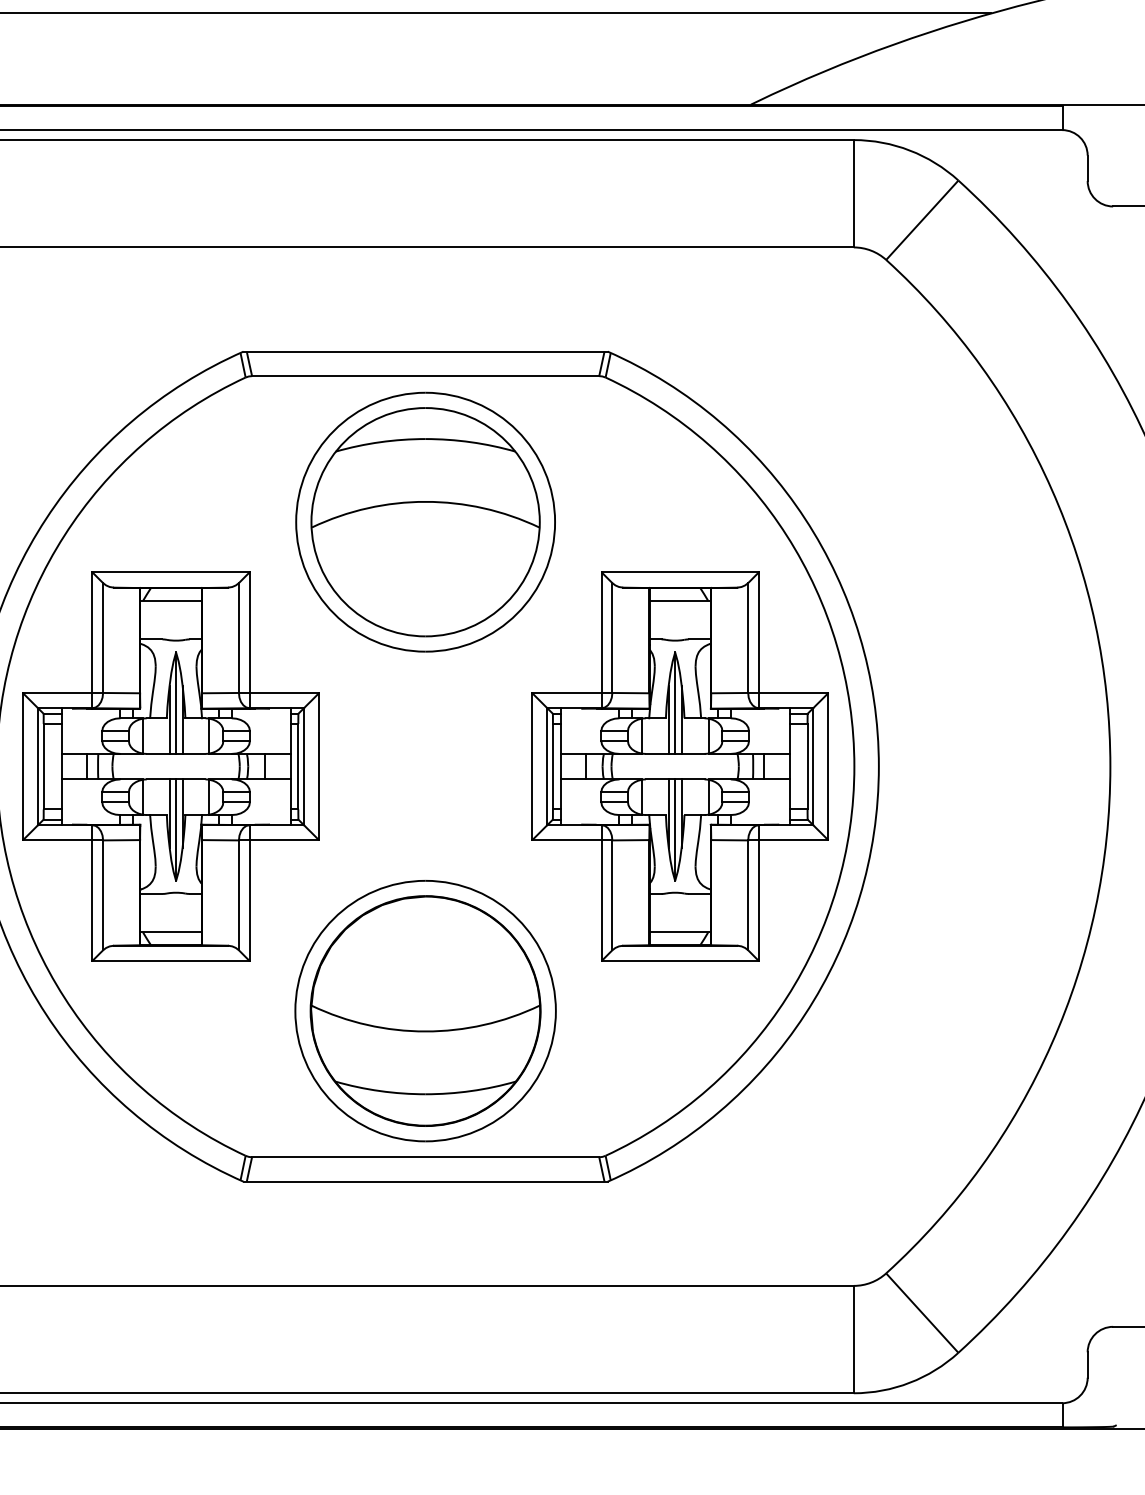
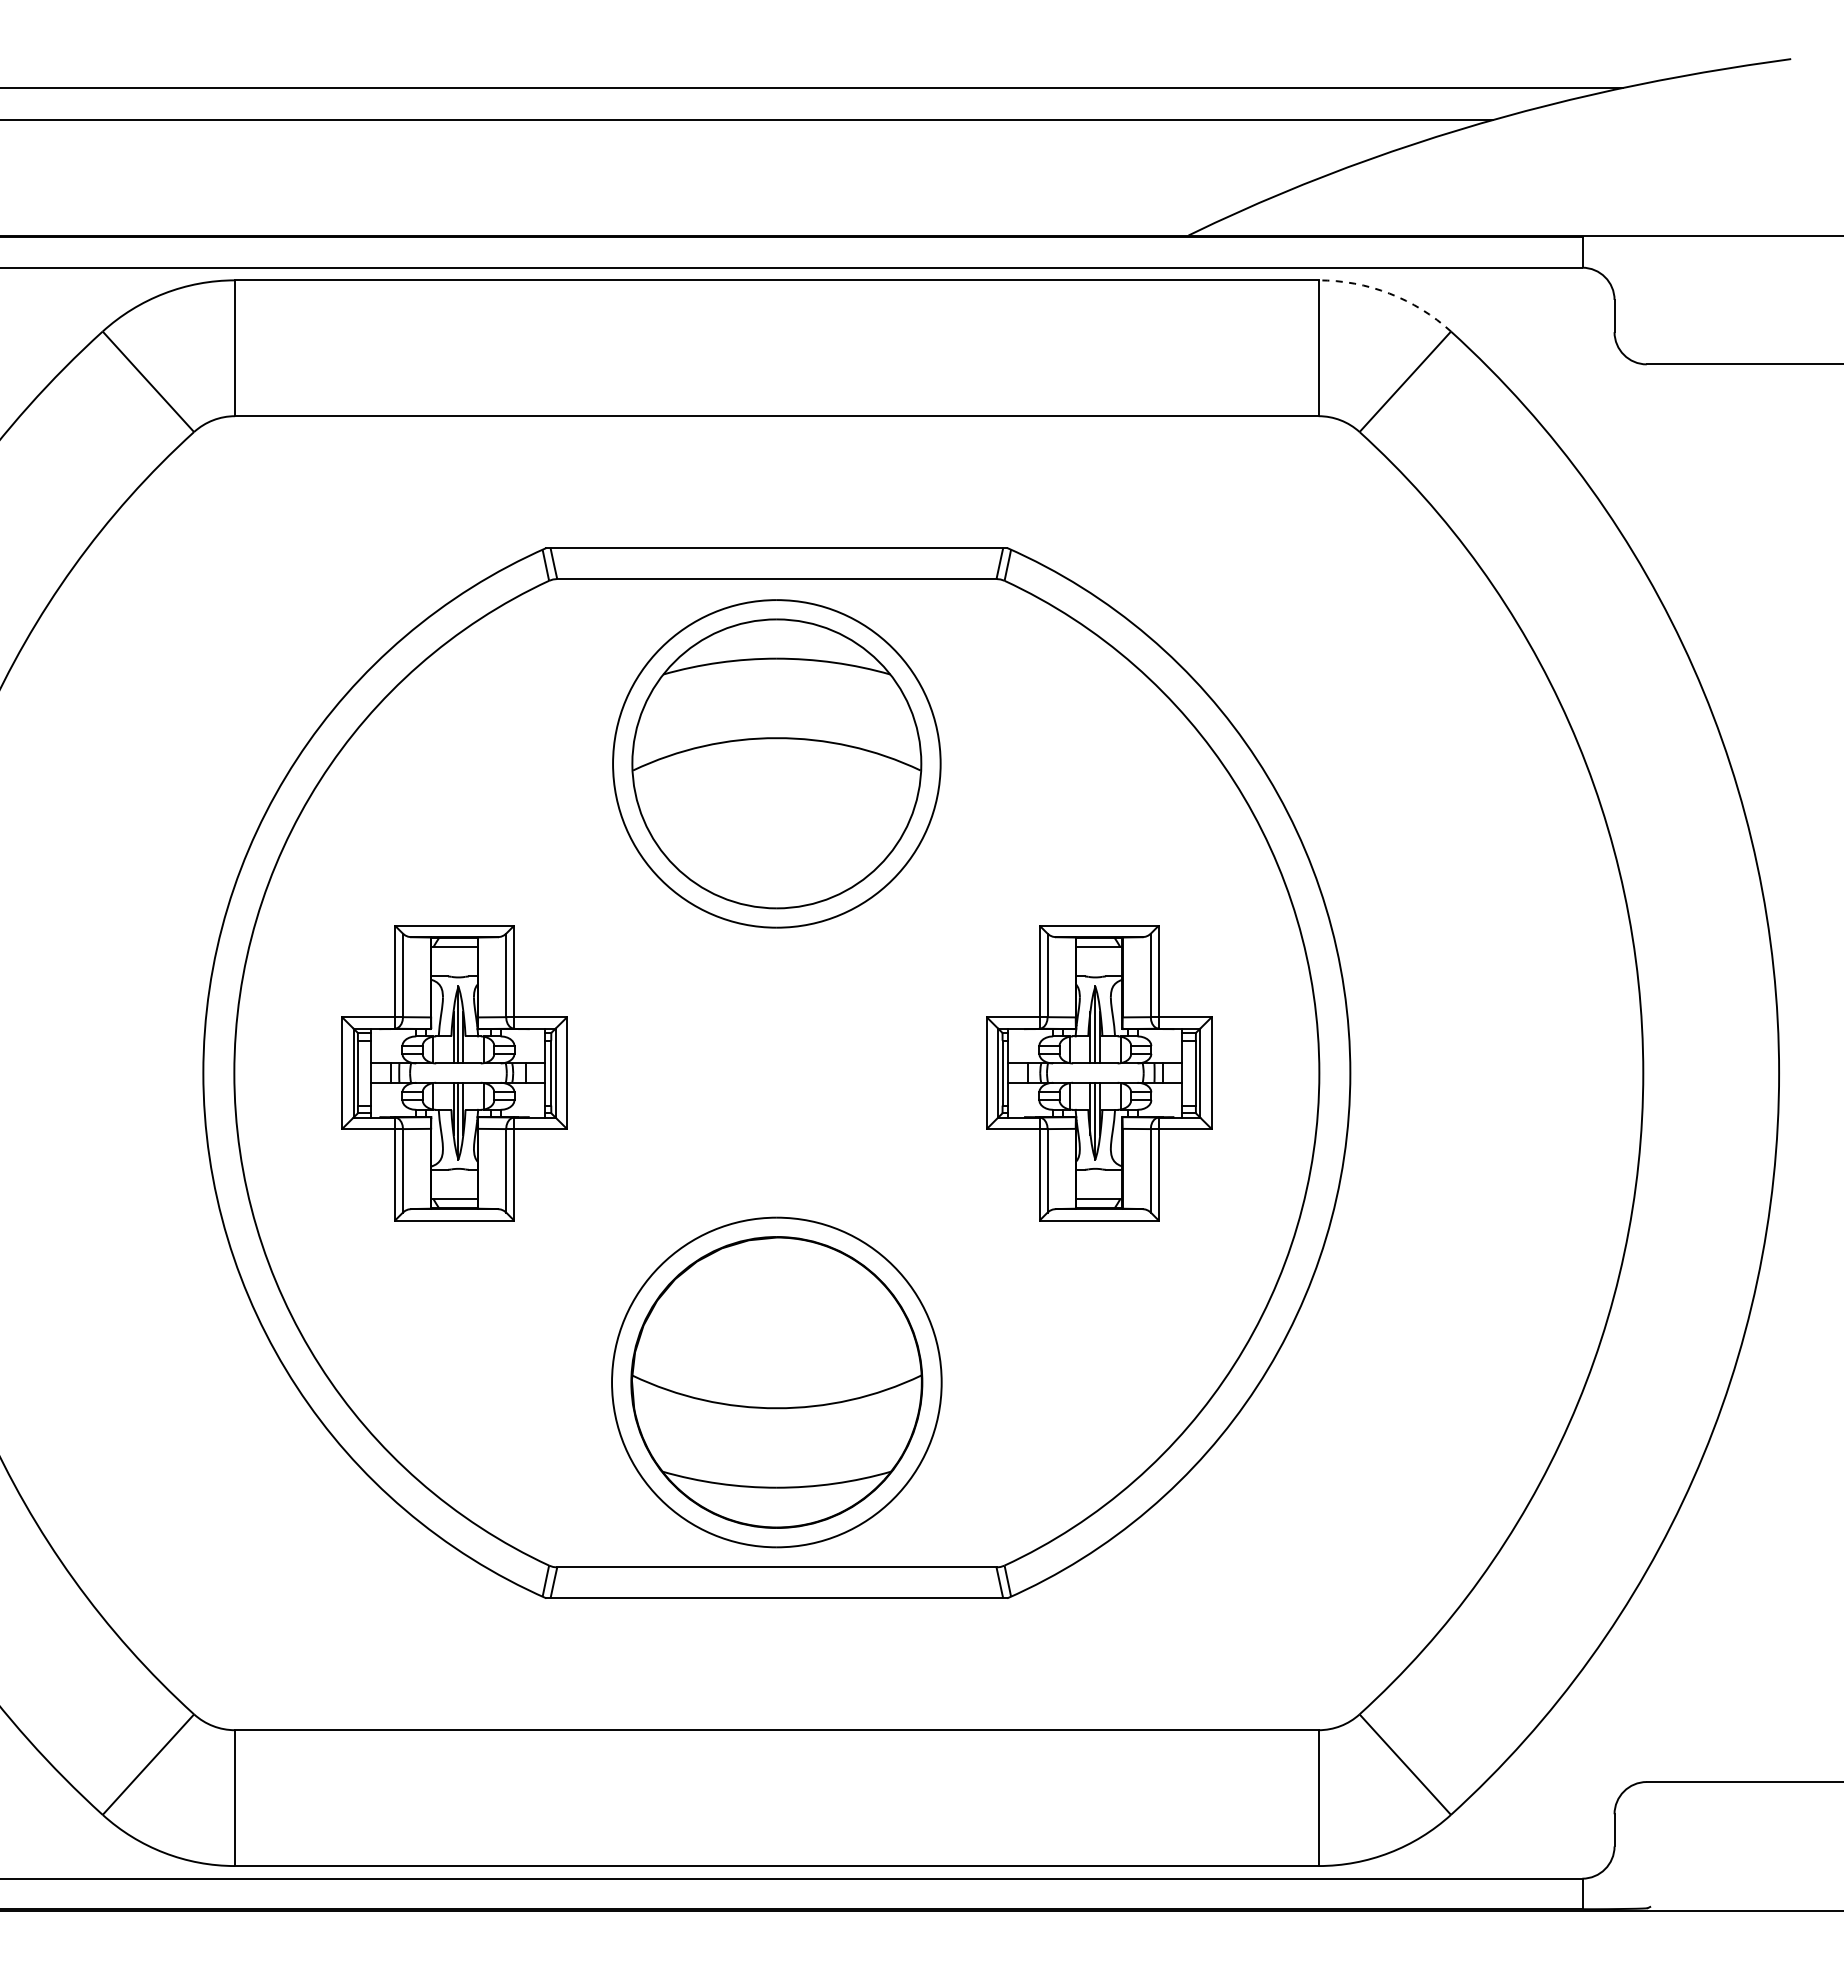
arc: (909, 150) -> (1389, 293), solid -> dashed
part: (170, 766) -> (454, 1072), size x0.6
part: (680, 766) -> (1099, 1072), size x0.6

